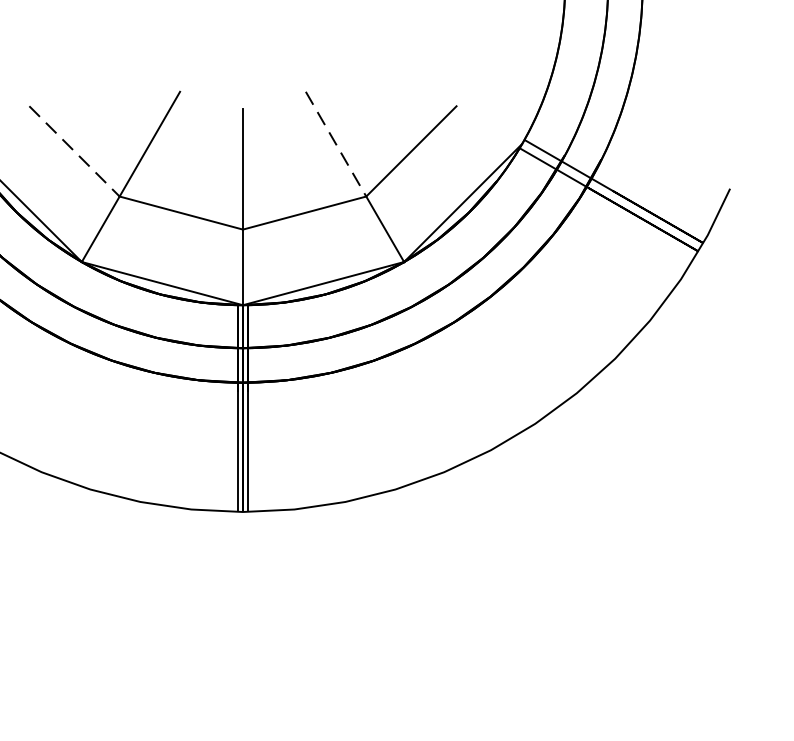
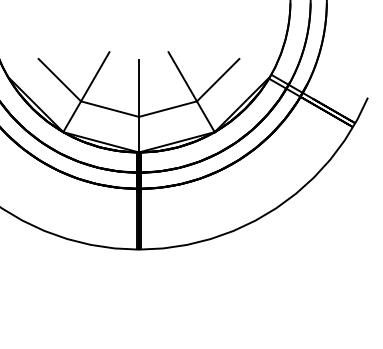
line: (337, 145) -> (183, 77), dashed -> solid
line: (73, 152) -> (59, 80), dashed -> solid

